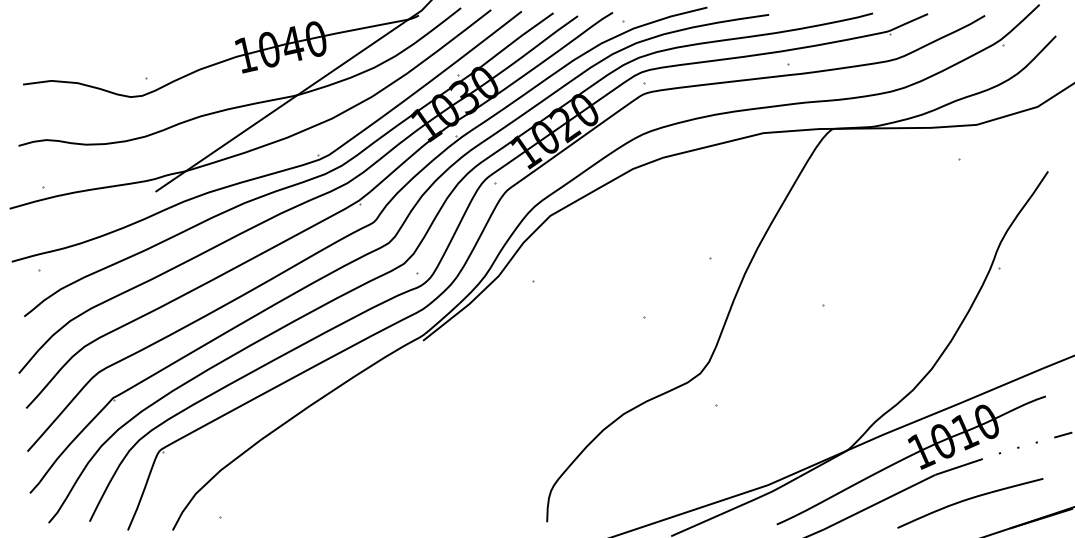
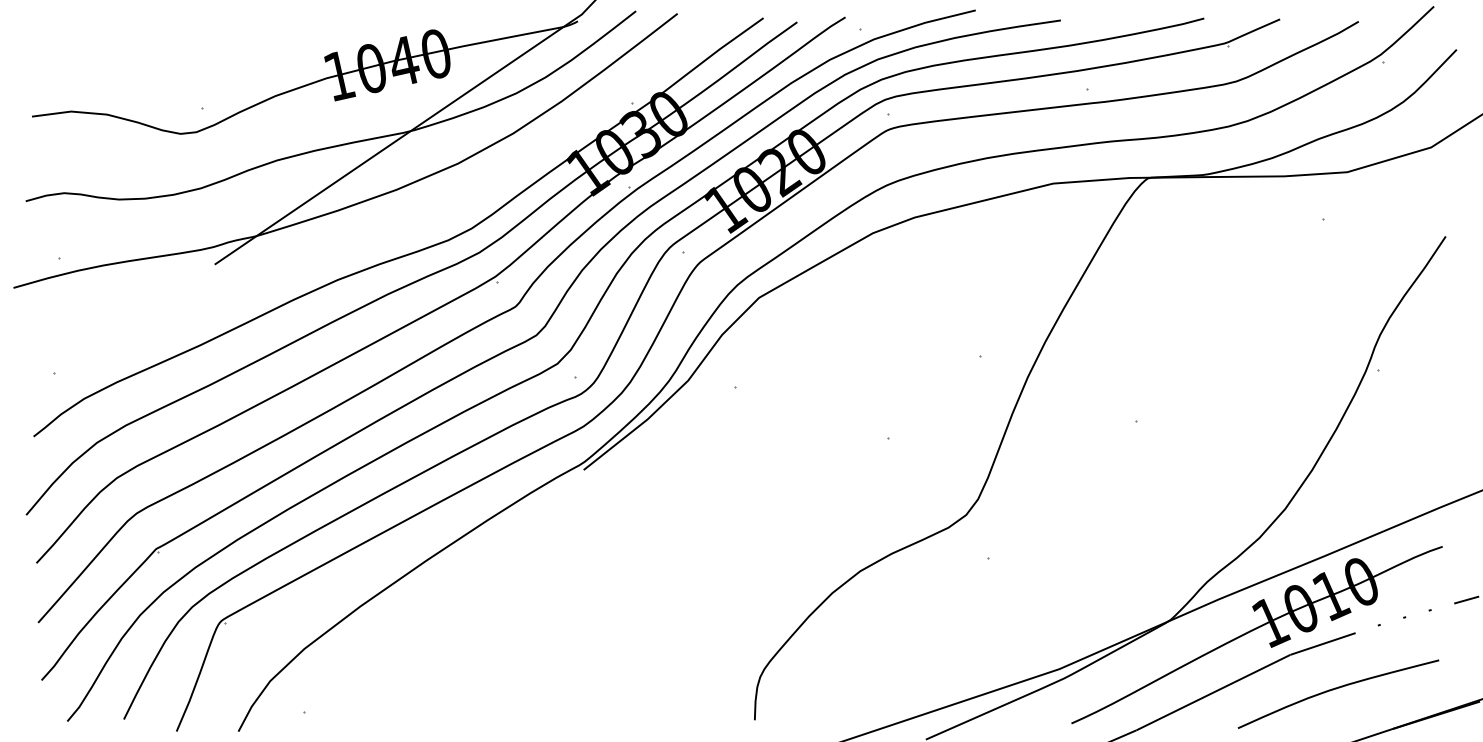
part: (279, 170) -> (385, 235), removed

